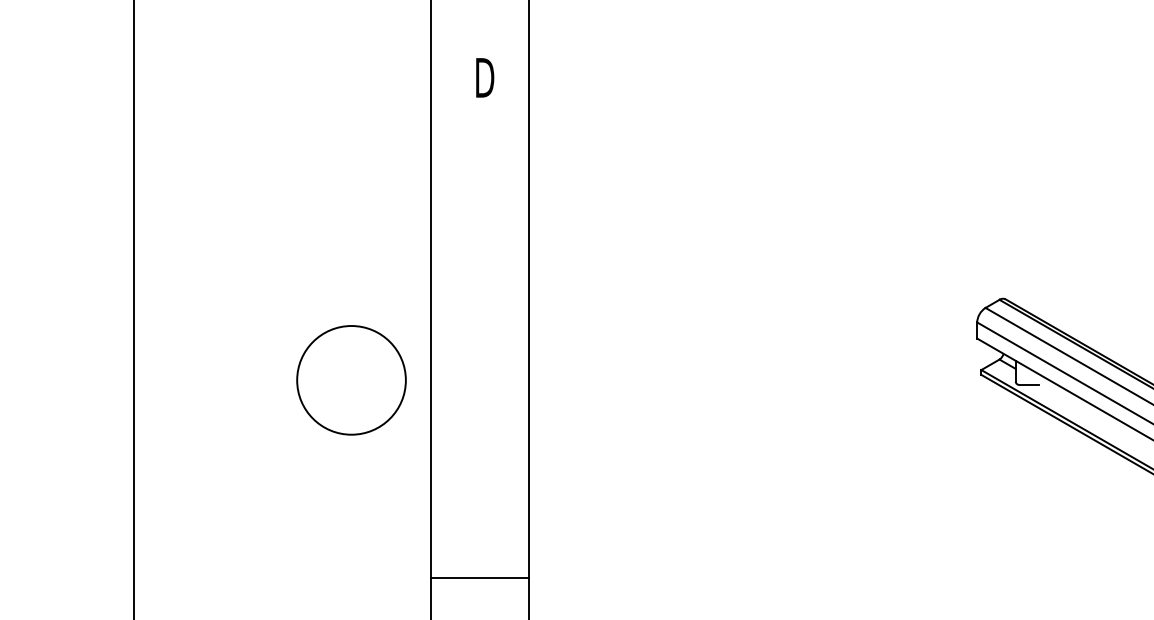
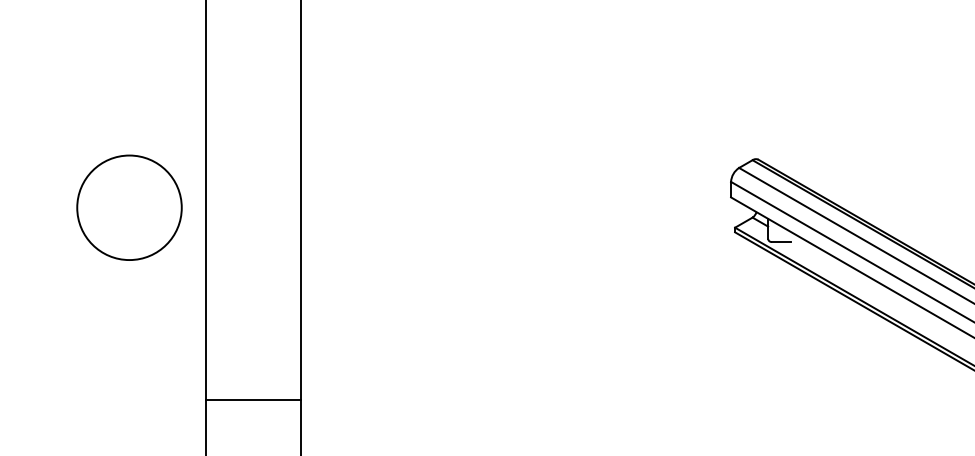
circle: (351, 380) -> (129, 207), moved
line: (479, 578) -> (252, 400), moved

